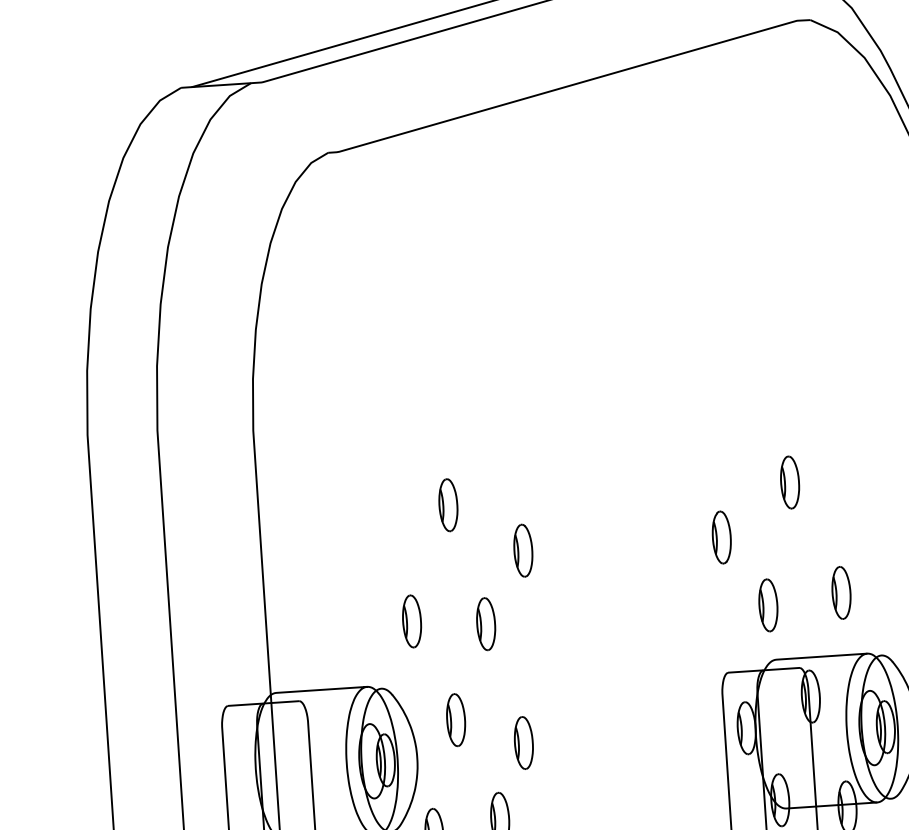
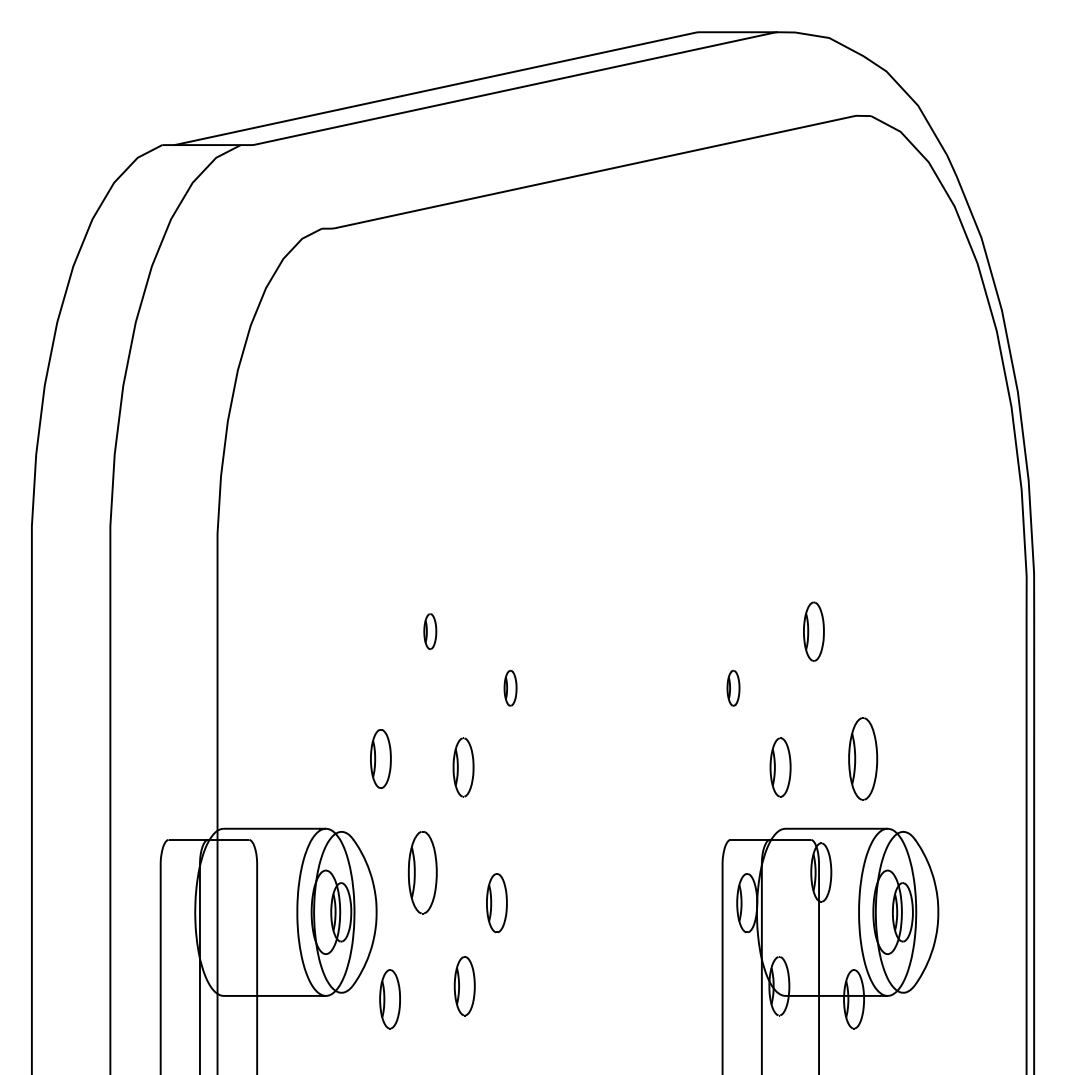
part: (448, 505) -> (430, 631), size x0.6
part: (721, 537) -> (733, 688), size x0.6
part: (523, 551) -> (510, 688), size x0.6
part: (841, 592) -> (863, 758), size x1.4
part: (455, 720) -> (422, 872), size x1.4

